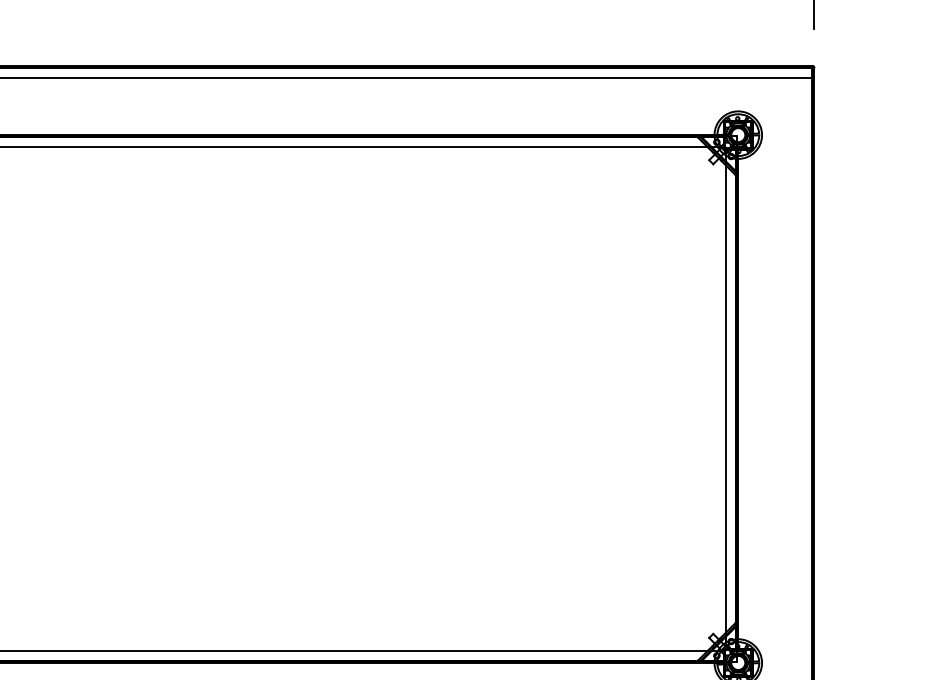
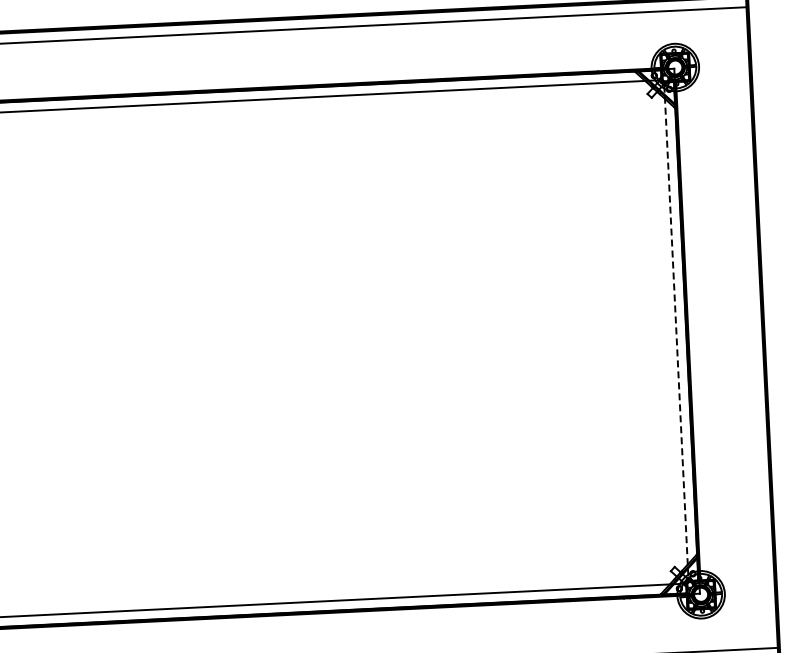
line: (726, 399) -> (676, 332), solid -> dashed

